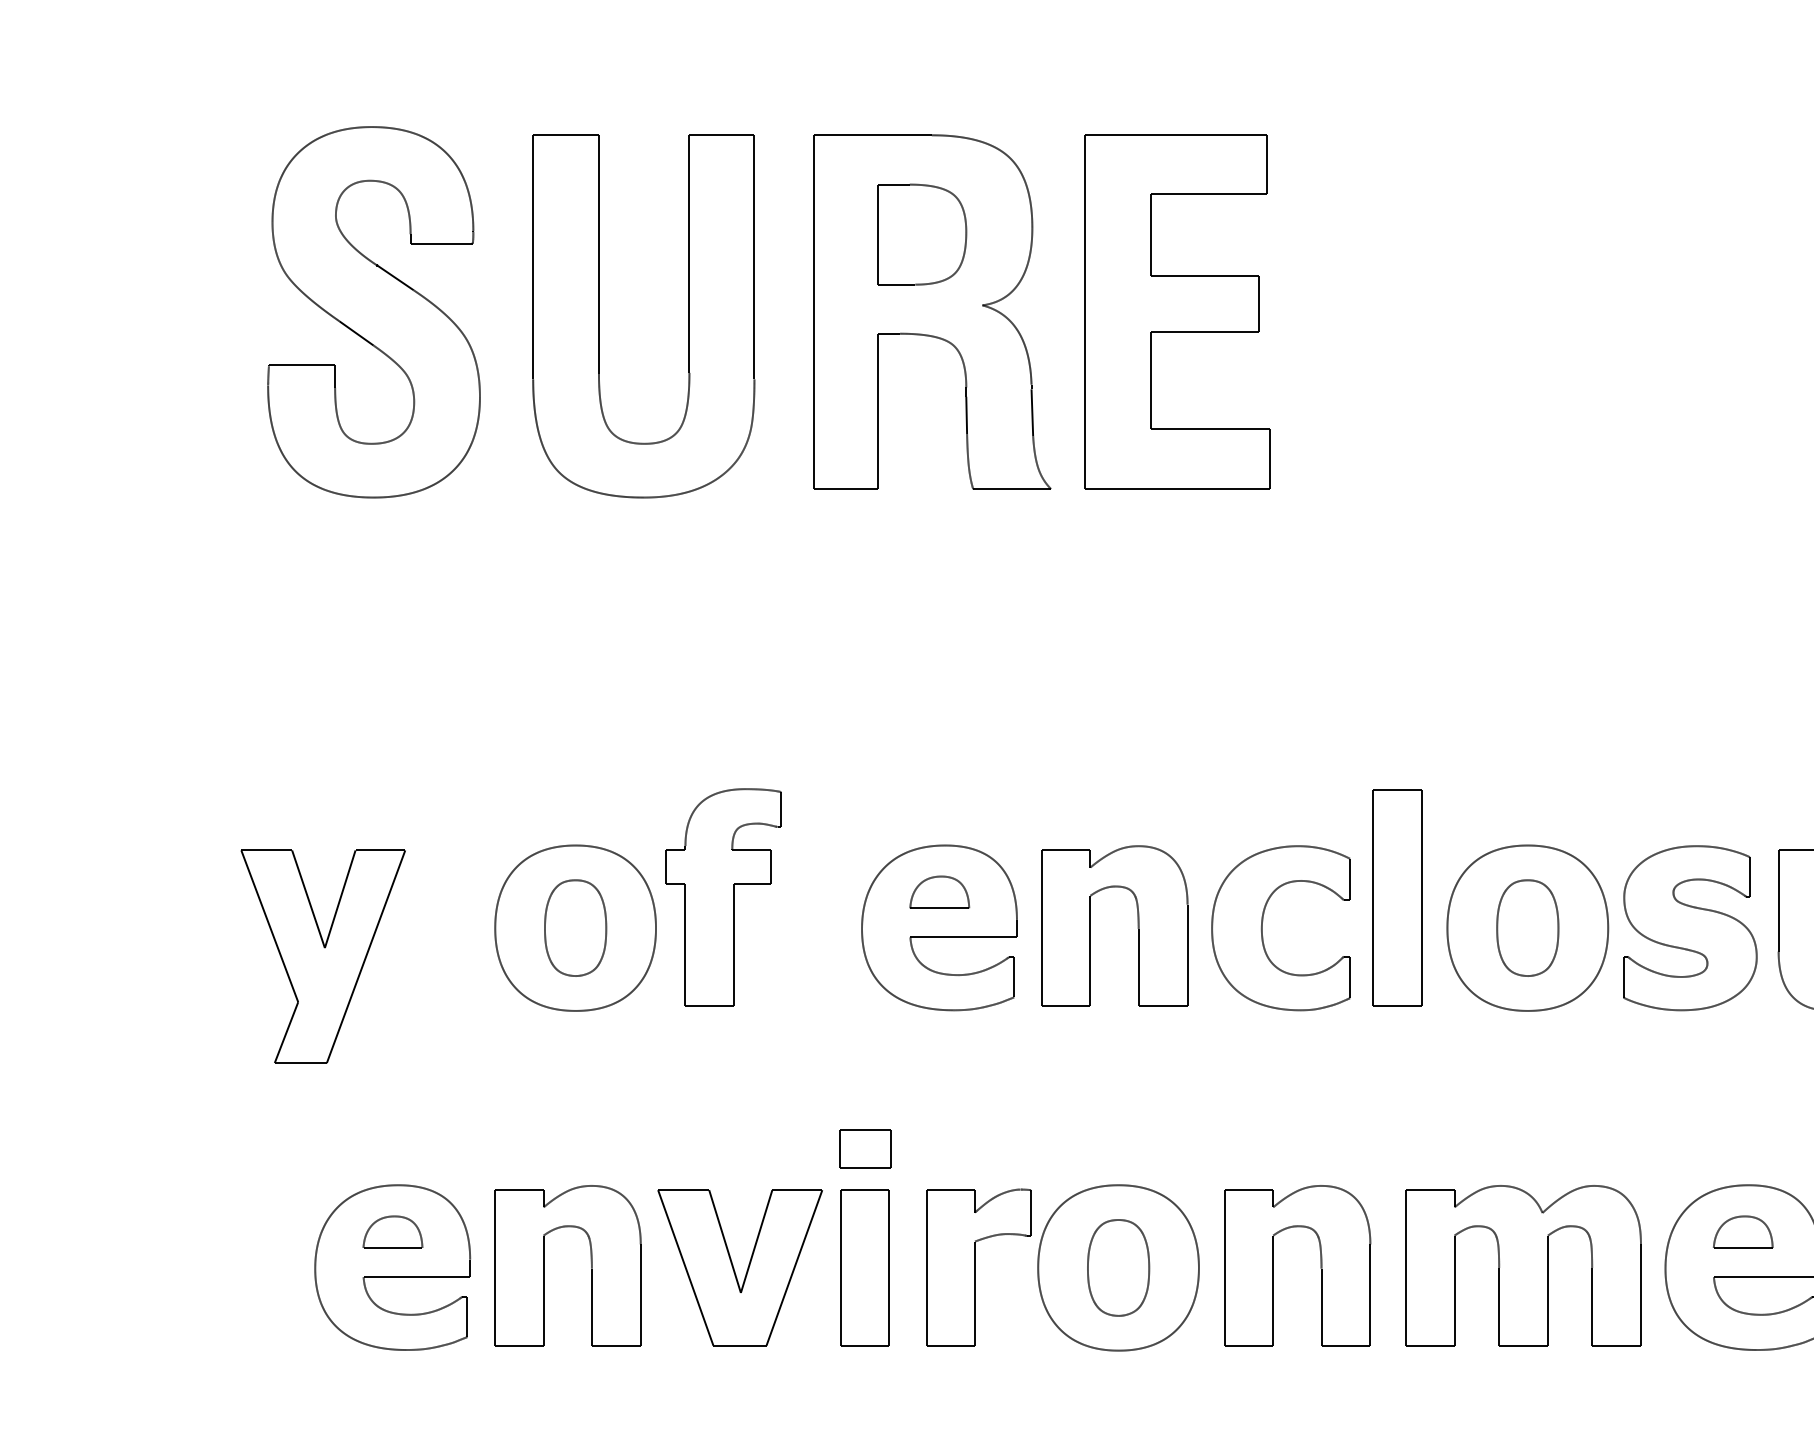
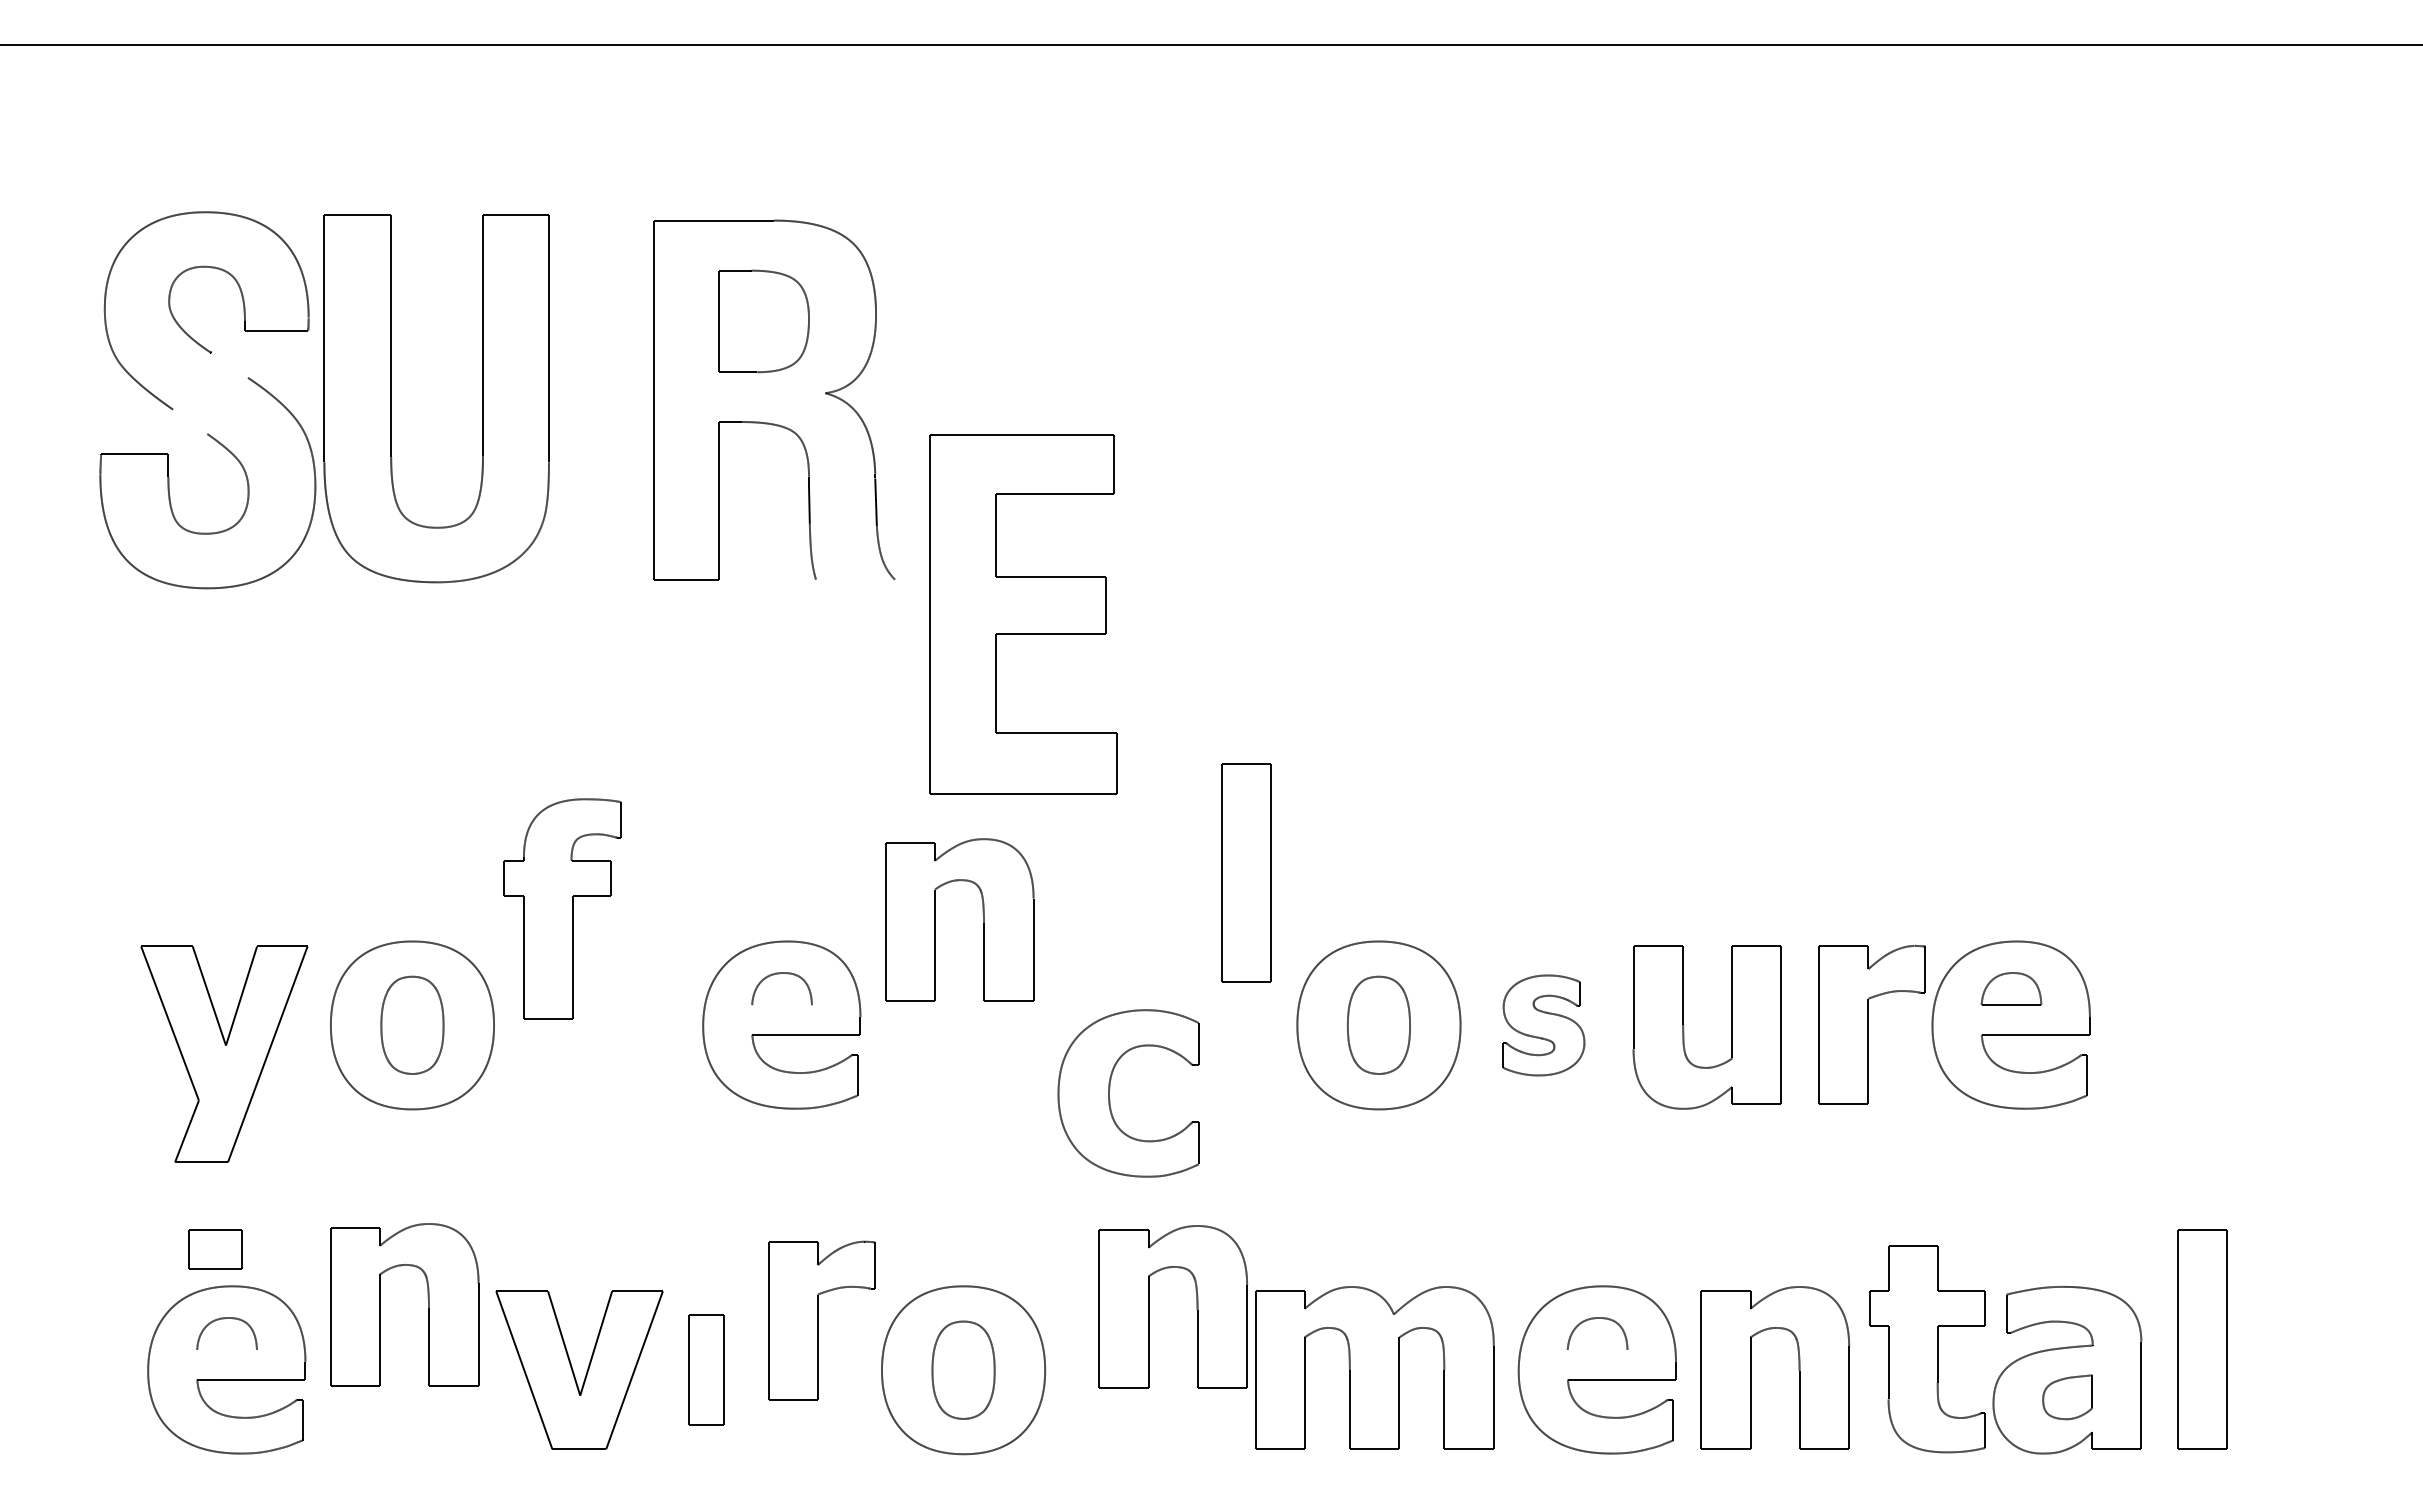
line: (395, 277) -> (229, 364), removed
part: (1177, 312) -> (1023, 614), moved
part: (599, 316) -> (391, 398), moved
line: (356, 333) -> (190, 421), removed
line: (1012, 488) -> (855, 579), removed
part: (723, 896) -> (562, 908), moved
part: (1397, 897) -> (1246, 872), moved
line: (939, 908) -> (781, 1005), removed
part: (1263, 923) -> (1110, 1088), moved
part: (1090, 925) -> (935, 919), moved
part: (1689, 928) -> (1543, 1025), size x0.6
part: (323, 955) -> (224, 1053), moved
part: (865, 1148) -> (215, 1249), moved
line: (392, 1248) -> (226, 1350), removed
line: (1743, 1248) -> (1597, 1350), removed
part: (544, 1265) -> (380, 1304), moved
part: (1274, 1265) -> (1149, 1306), moved
part: (865, 1267) -> (706, 1369), size x0.7
part: (978, 1267) -> (821, 1320), moved

